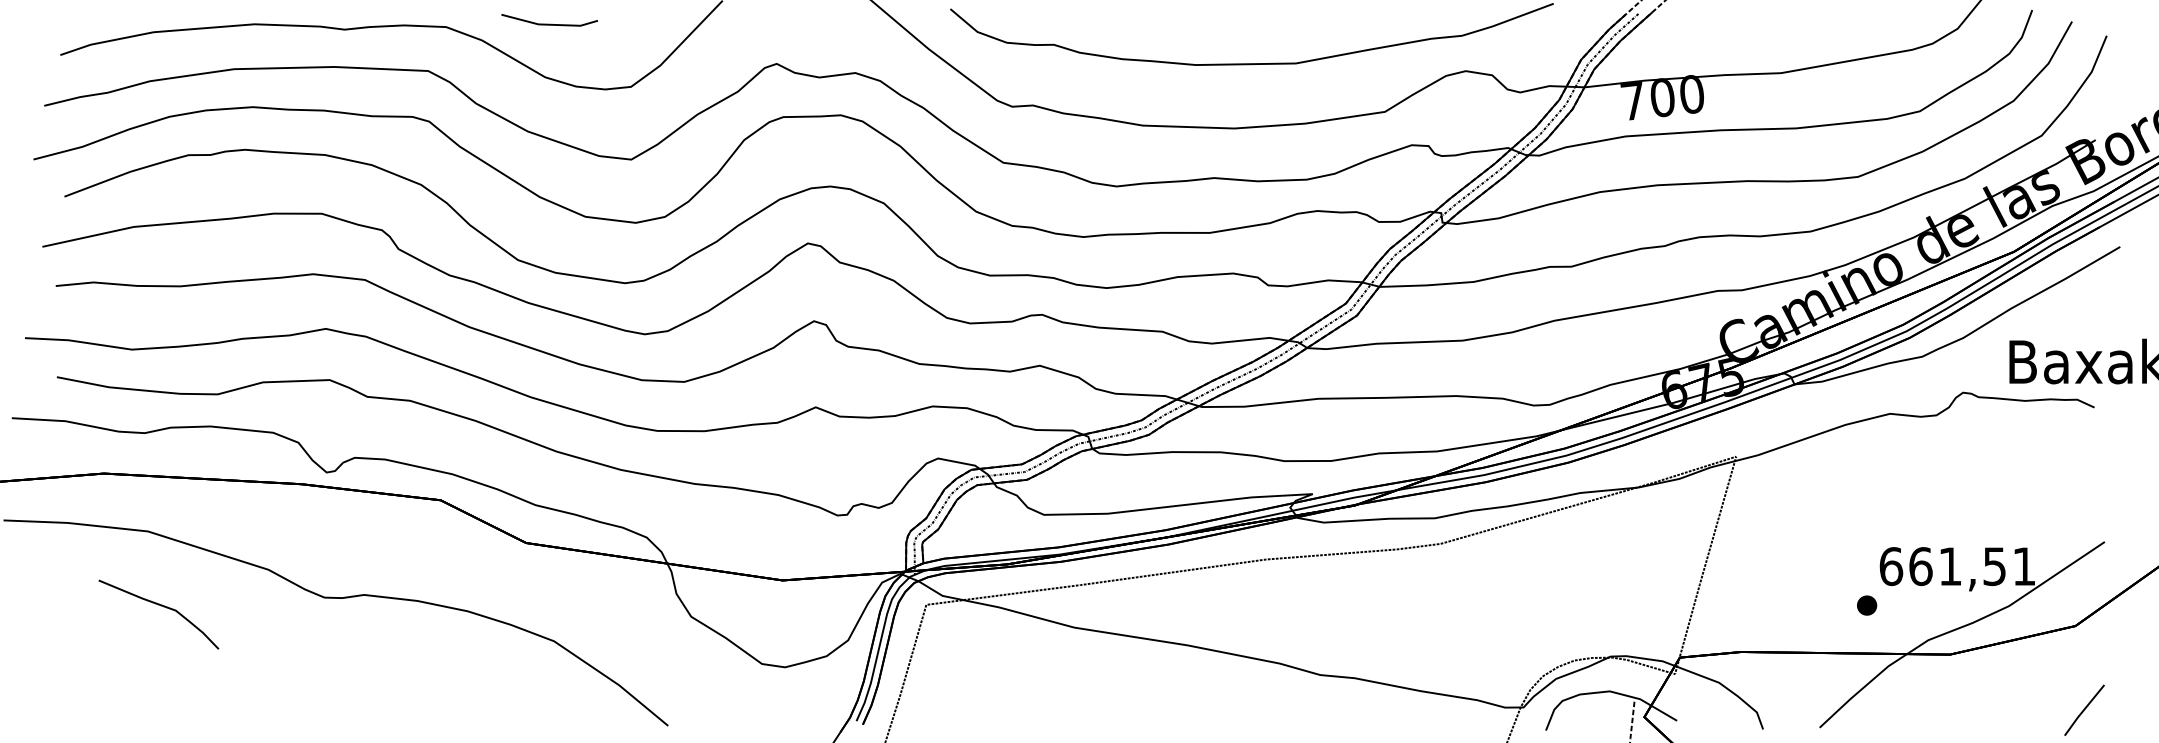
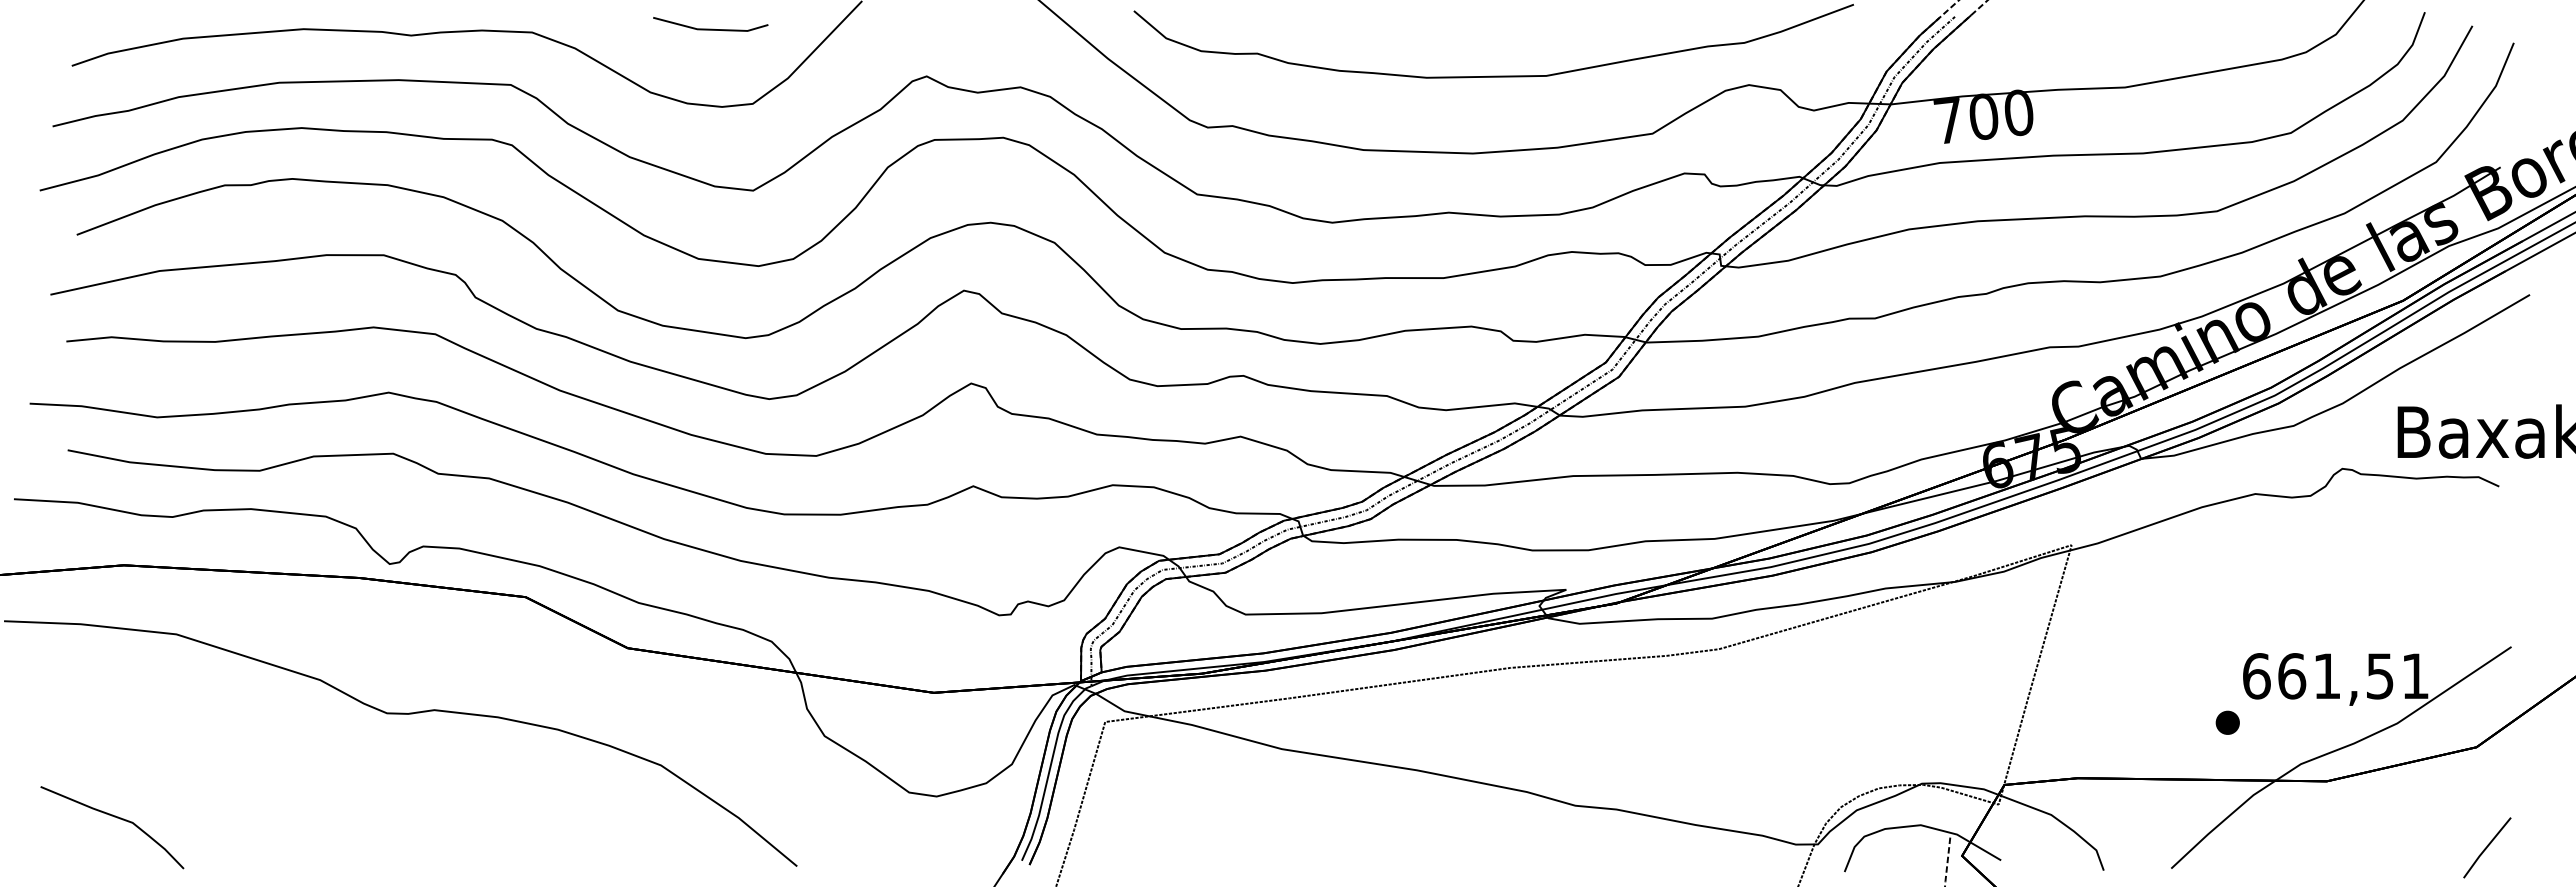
line: (549, 23) -> (710, 28), moved
curve: (160, 606) -> (114, 817), moved

